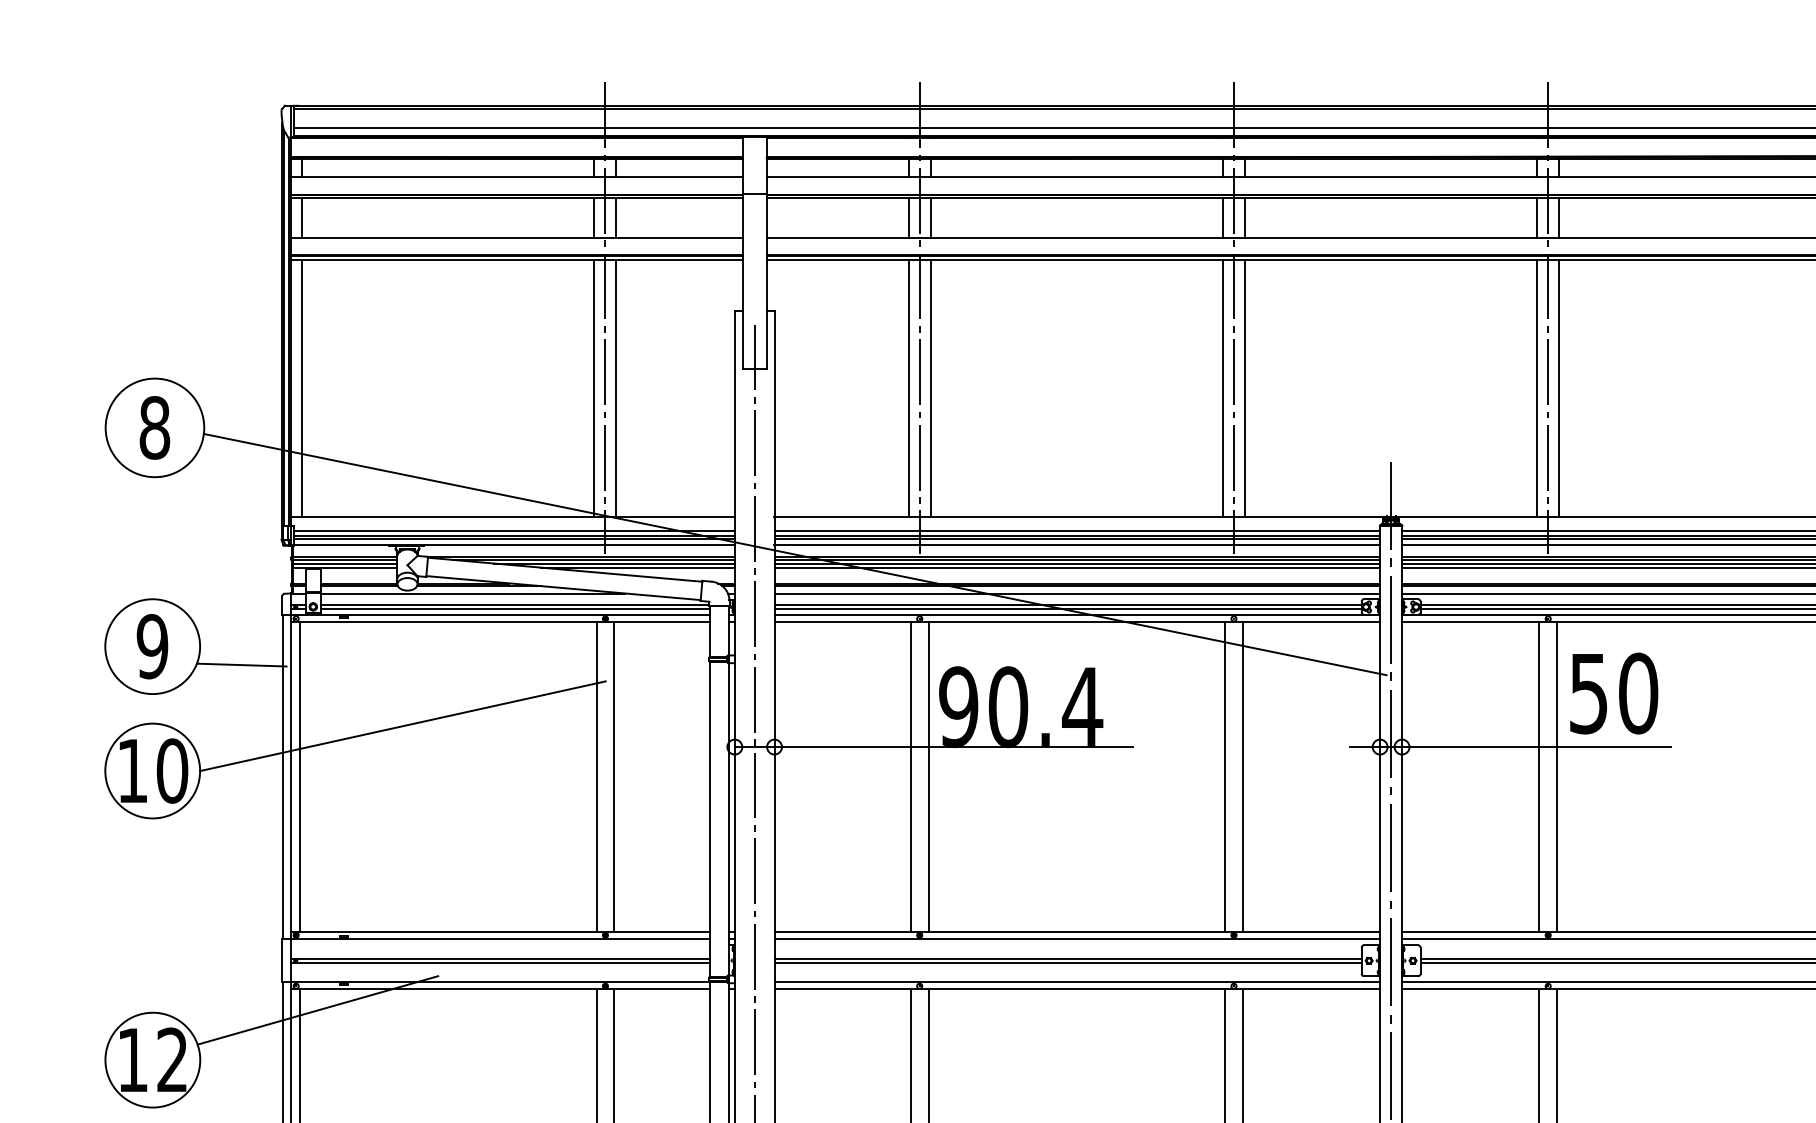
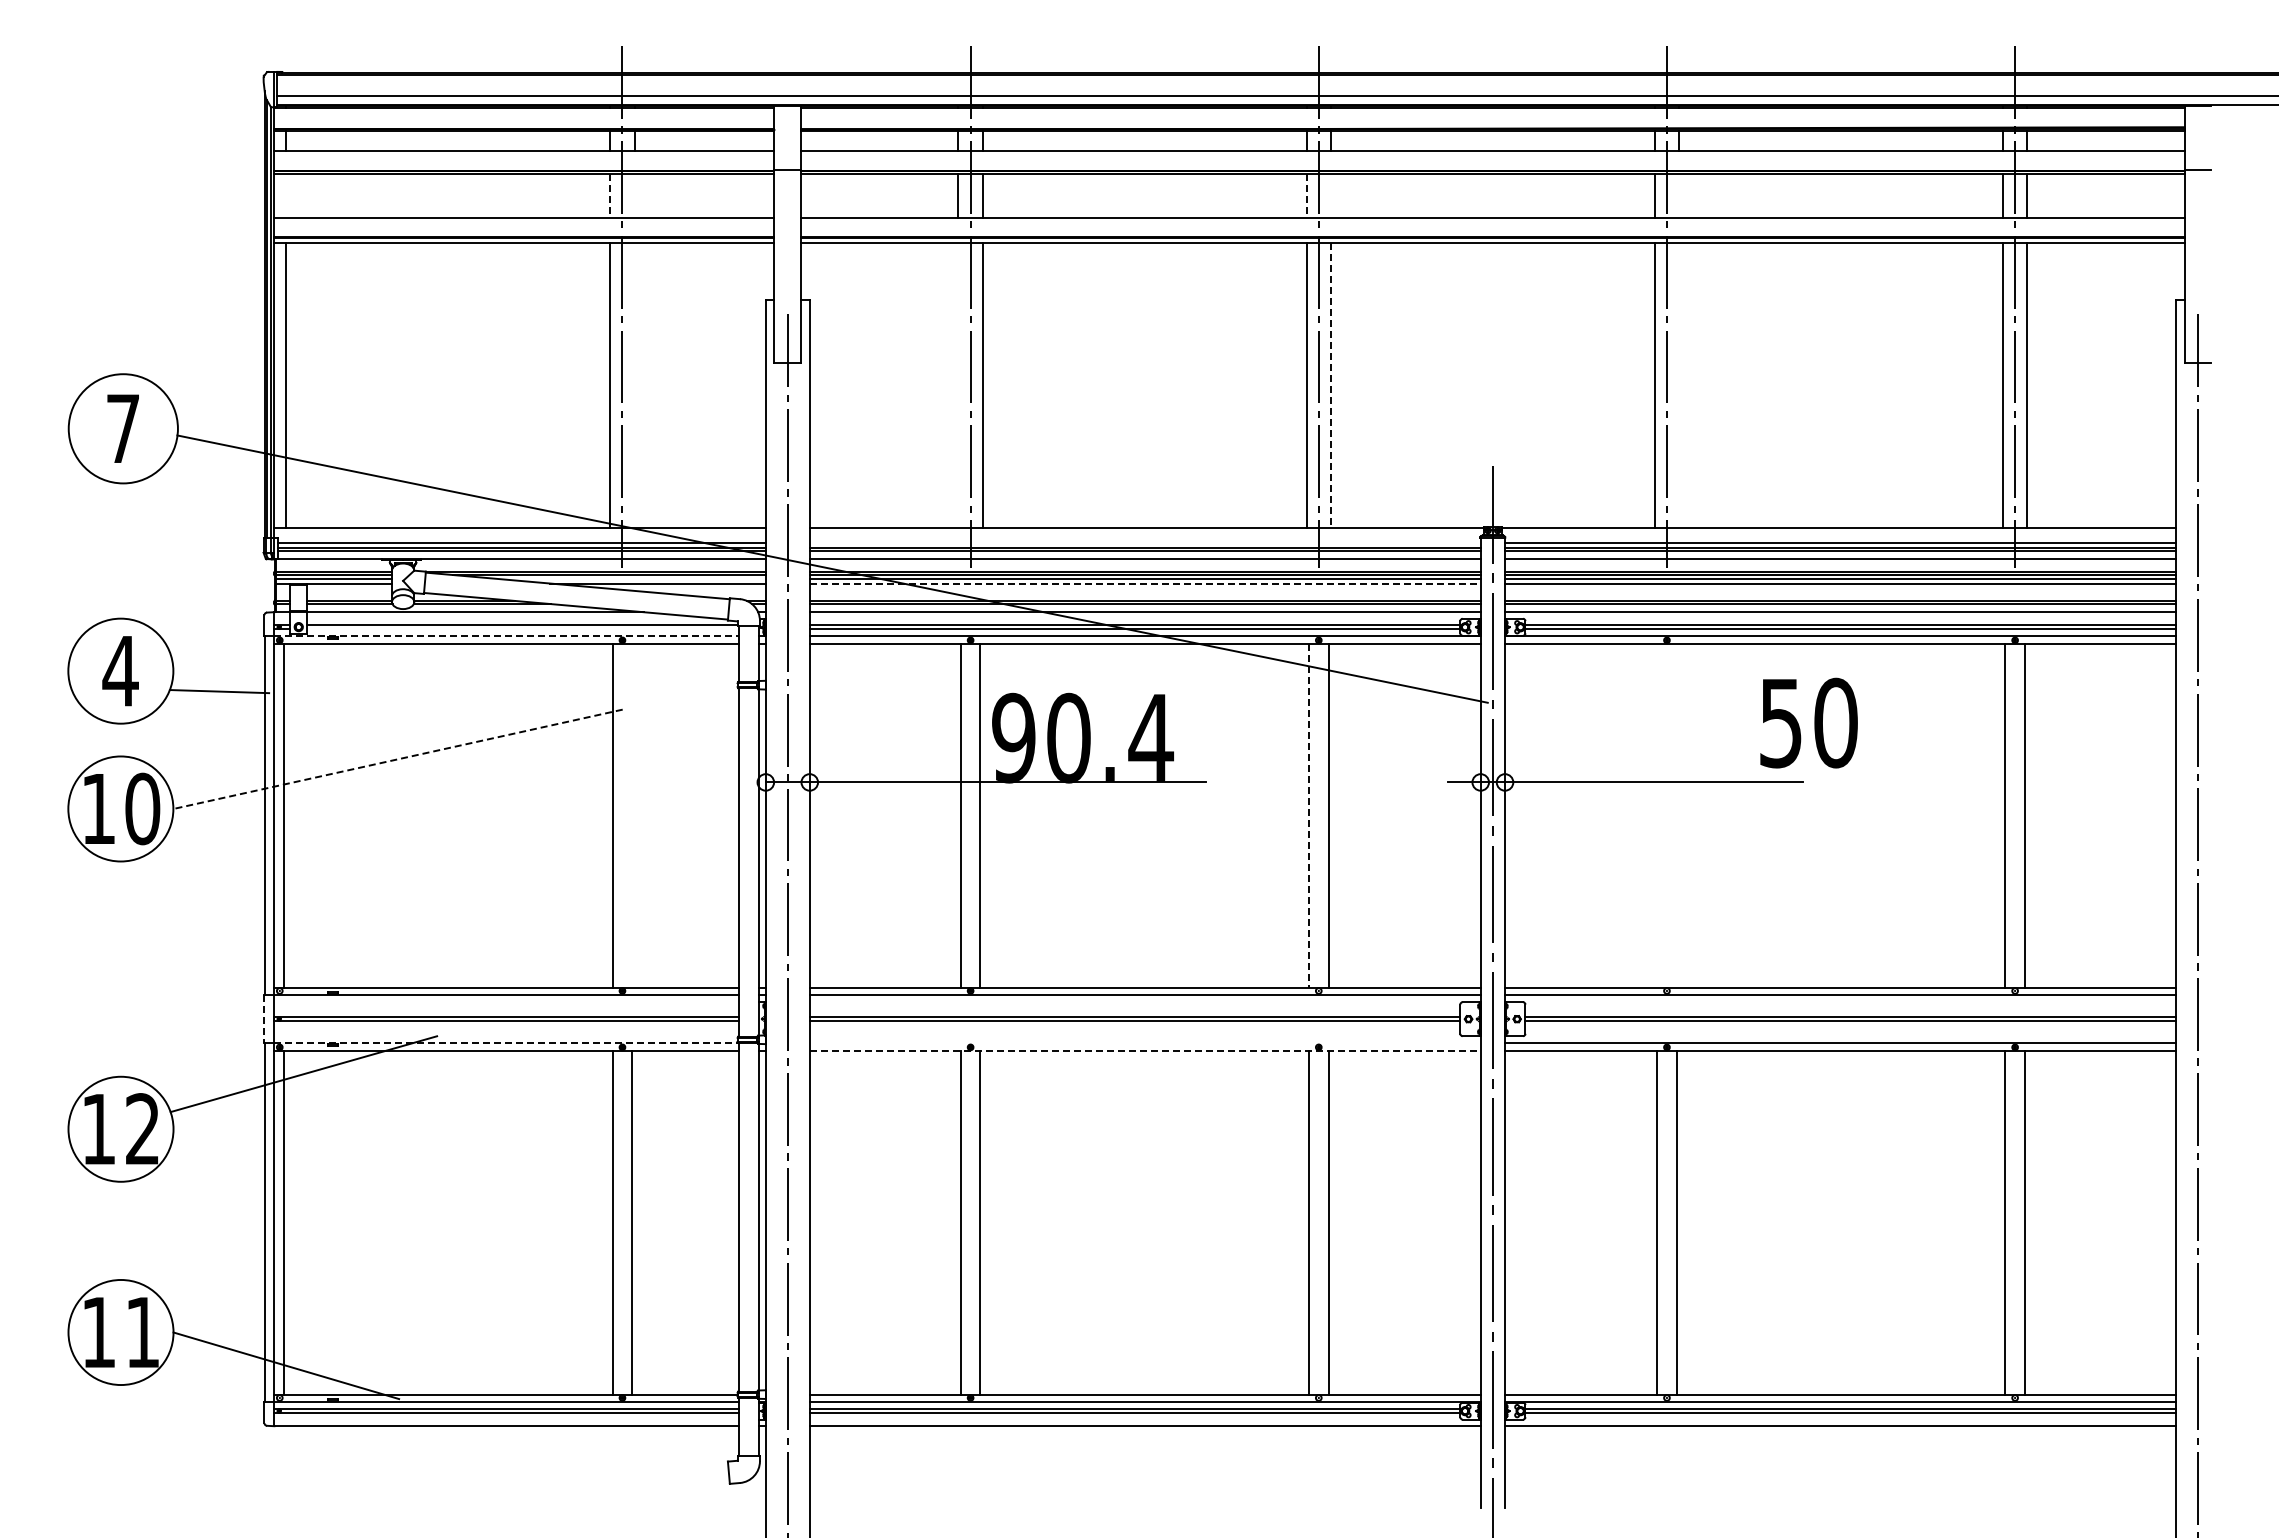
line: (302, 218) -> (286, 196), removed
line: (594, 218) -> (610, 196), solid -> dashed
line: (616, 218) -> (634, 196), removed
line: (1222, 218) -> (1306, 196), solid -> dashed
line: (1244, 218) -> (1330, 196), removed
line: (1559, 218) -> (1679, 196), removed
line: (616, 387) -> (634, 384), removed
line: (908, 387) -> (958, 384), removed
line: (1559, 387) -> (1679, 384), removed
line: (1244, 388) -> (1330, 385), solid -> dashed
text: (155, 427) -> (123, 428), 8 -> 7
line: (1076, 530) -> (1144, 542), removed
line: (613, 563) -> (631, 579), removed
line: (1077, 567) -> (1145, 583), solid -> dashed
line: (515, 609) -> (522, 629), removed
line: (501, 615) -> (507, 636), solid -> dashed
text: (152, 646) -> (120, 671), 9 -> 4
text: (1613, 692) -> (1808, 722), moved
line: (402, 726) -> (397, 759), solid -> dashed
line: (614, 776) -> (632, 815), removed
line: (1539, 776) -> (1657, 815), removed
line: (1556, 776) -> (1676, 815), removed
line: (1225, 777) -> (1309, 816), solid -> dashed
line: (282, 961) -> (264, 1019), solid -> dashed
line: (501, 982) -> (507, 1043), solid -> dashed
line: (1076, 982) -> (1144, 1043), removed
line: (1077, 989) -> (1145, 1050), solid -> dashed

